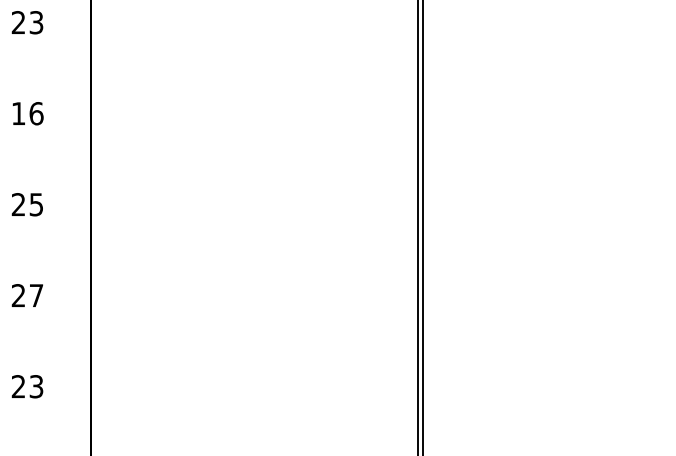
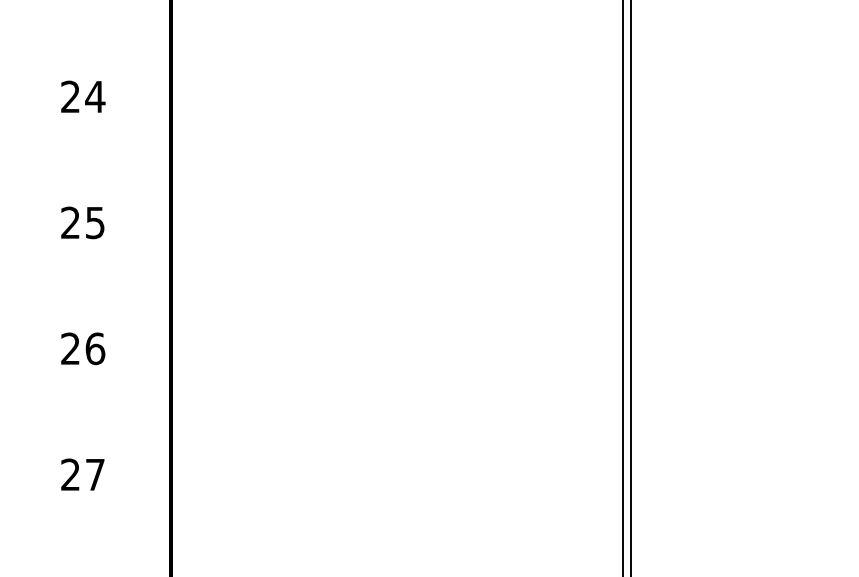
text: (27, 113) -> (82, 96), 16 -> 24
text: (36, 295) -> (95, 348), 27 -> 26
text: (36, 386) -> (95, 474), 23 -> 27

